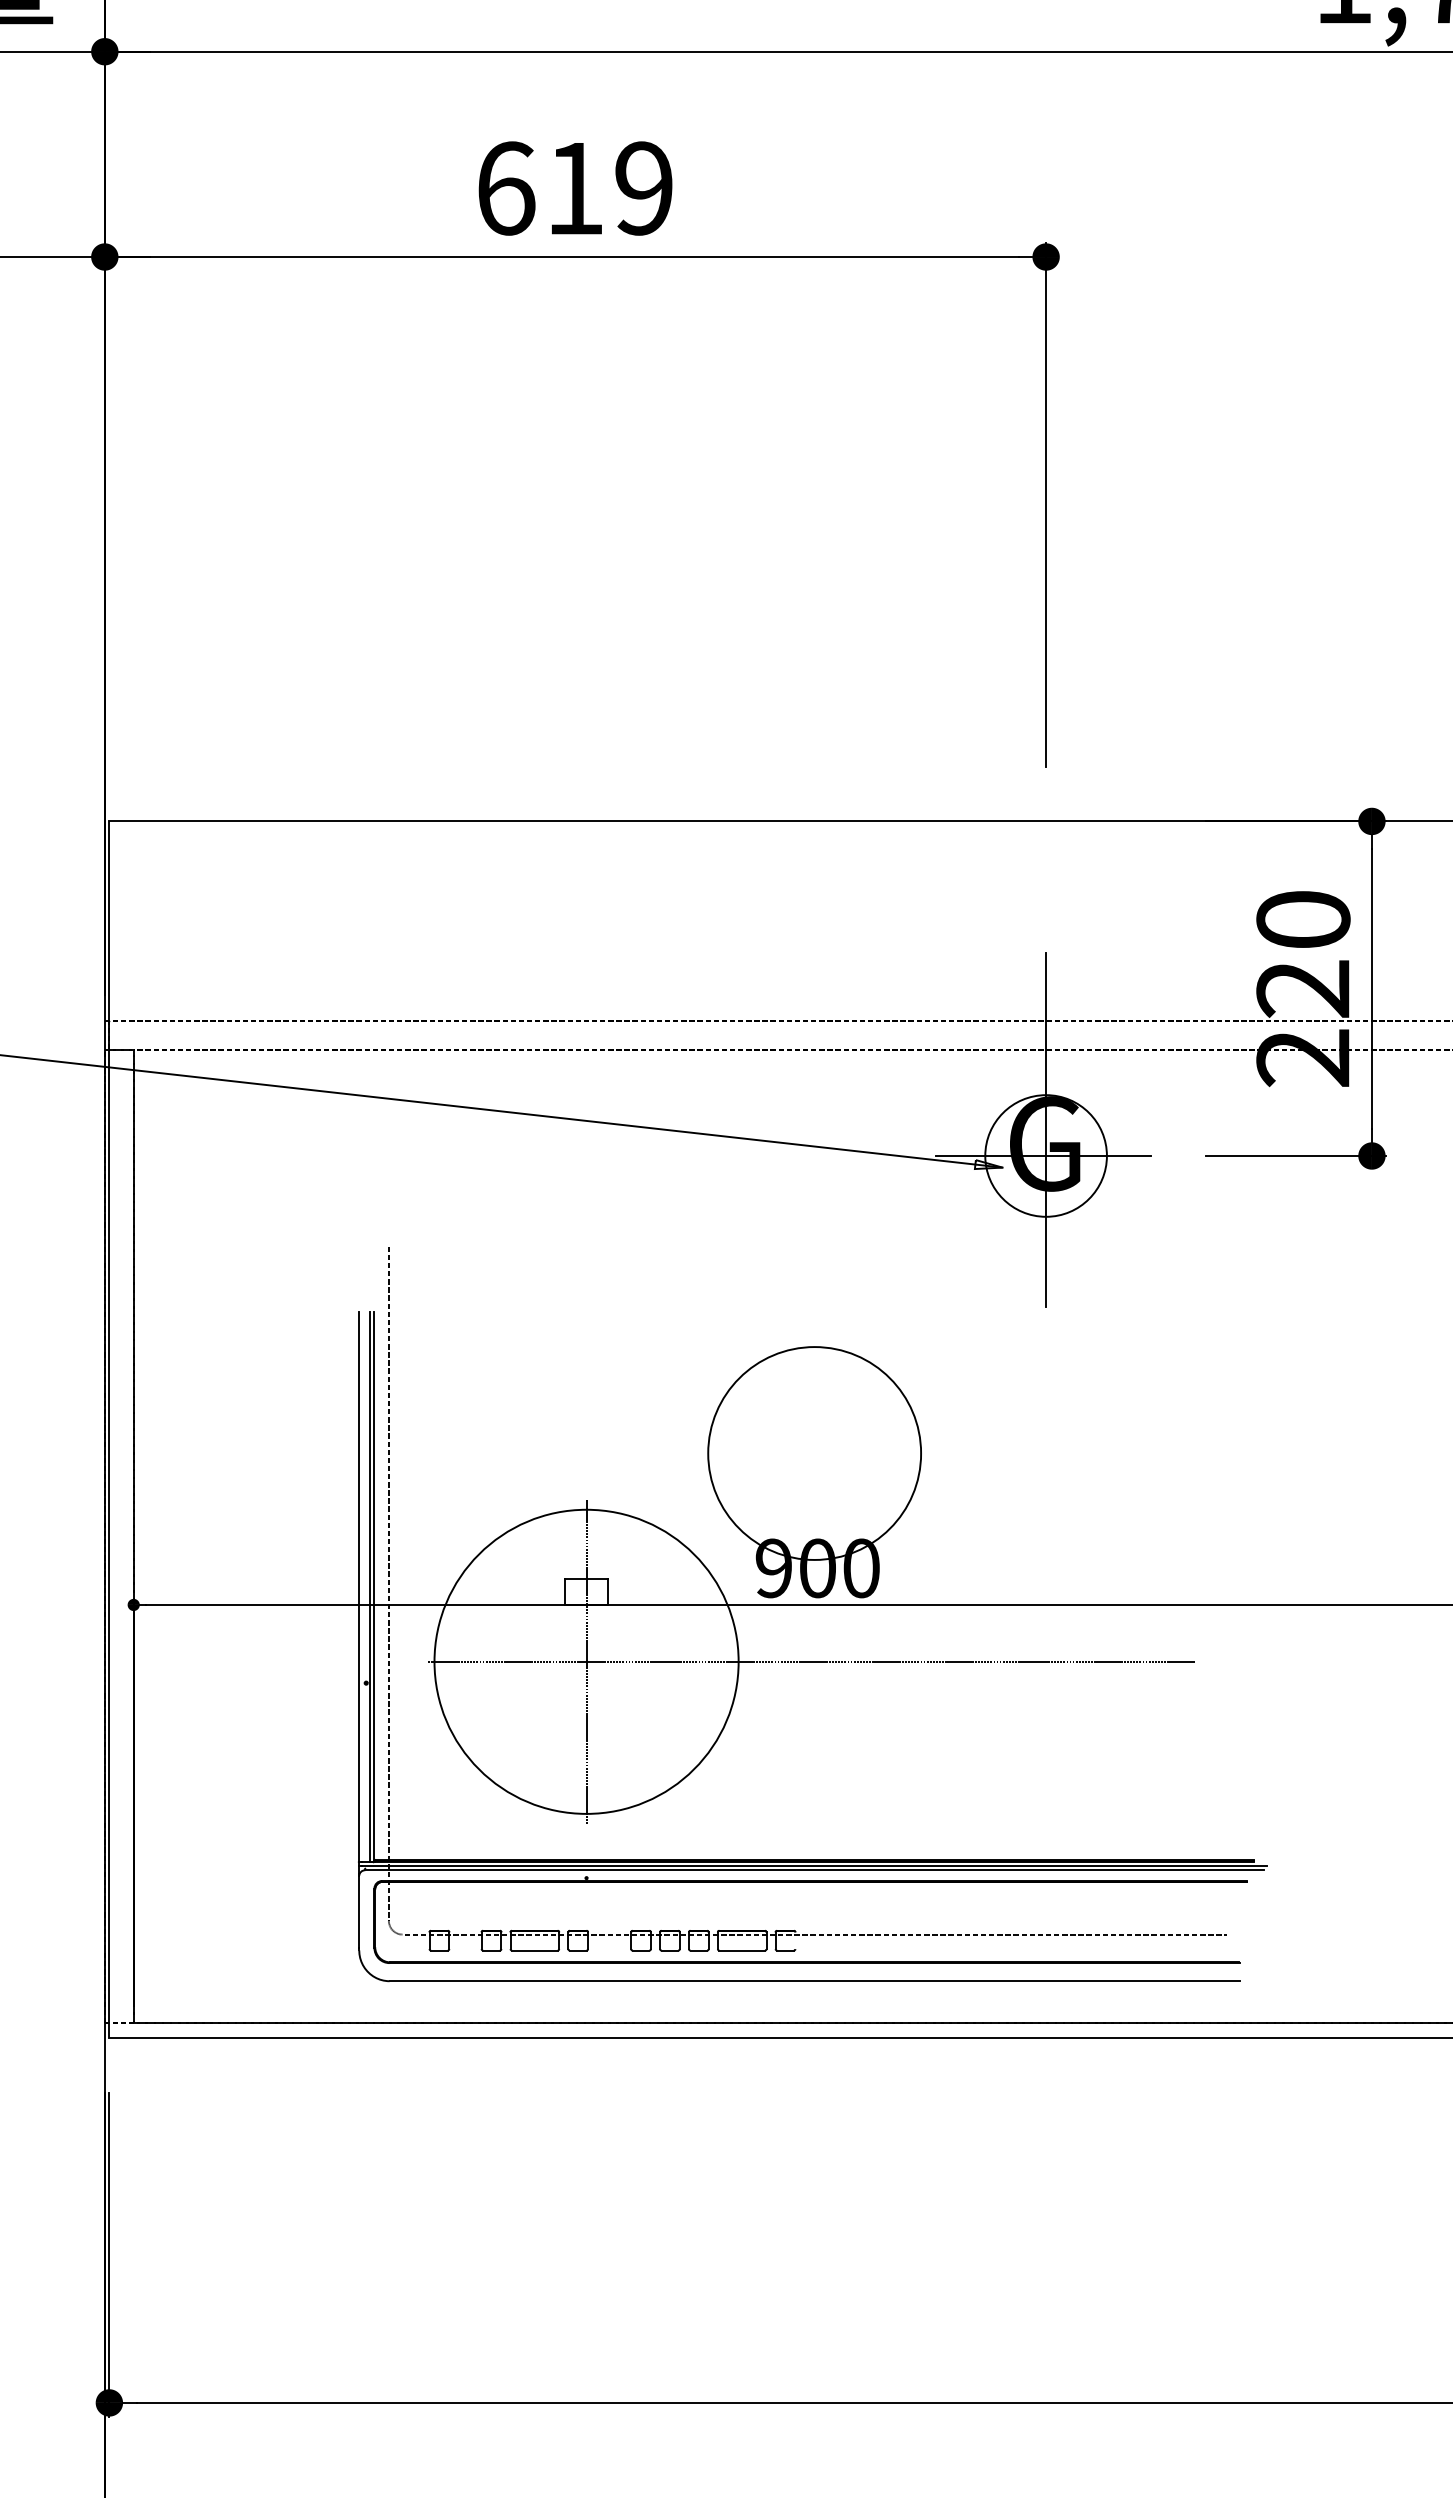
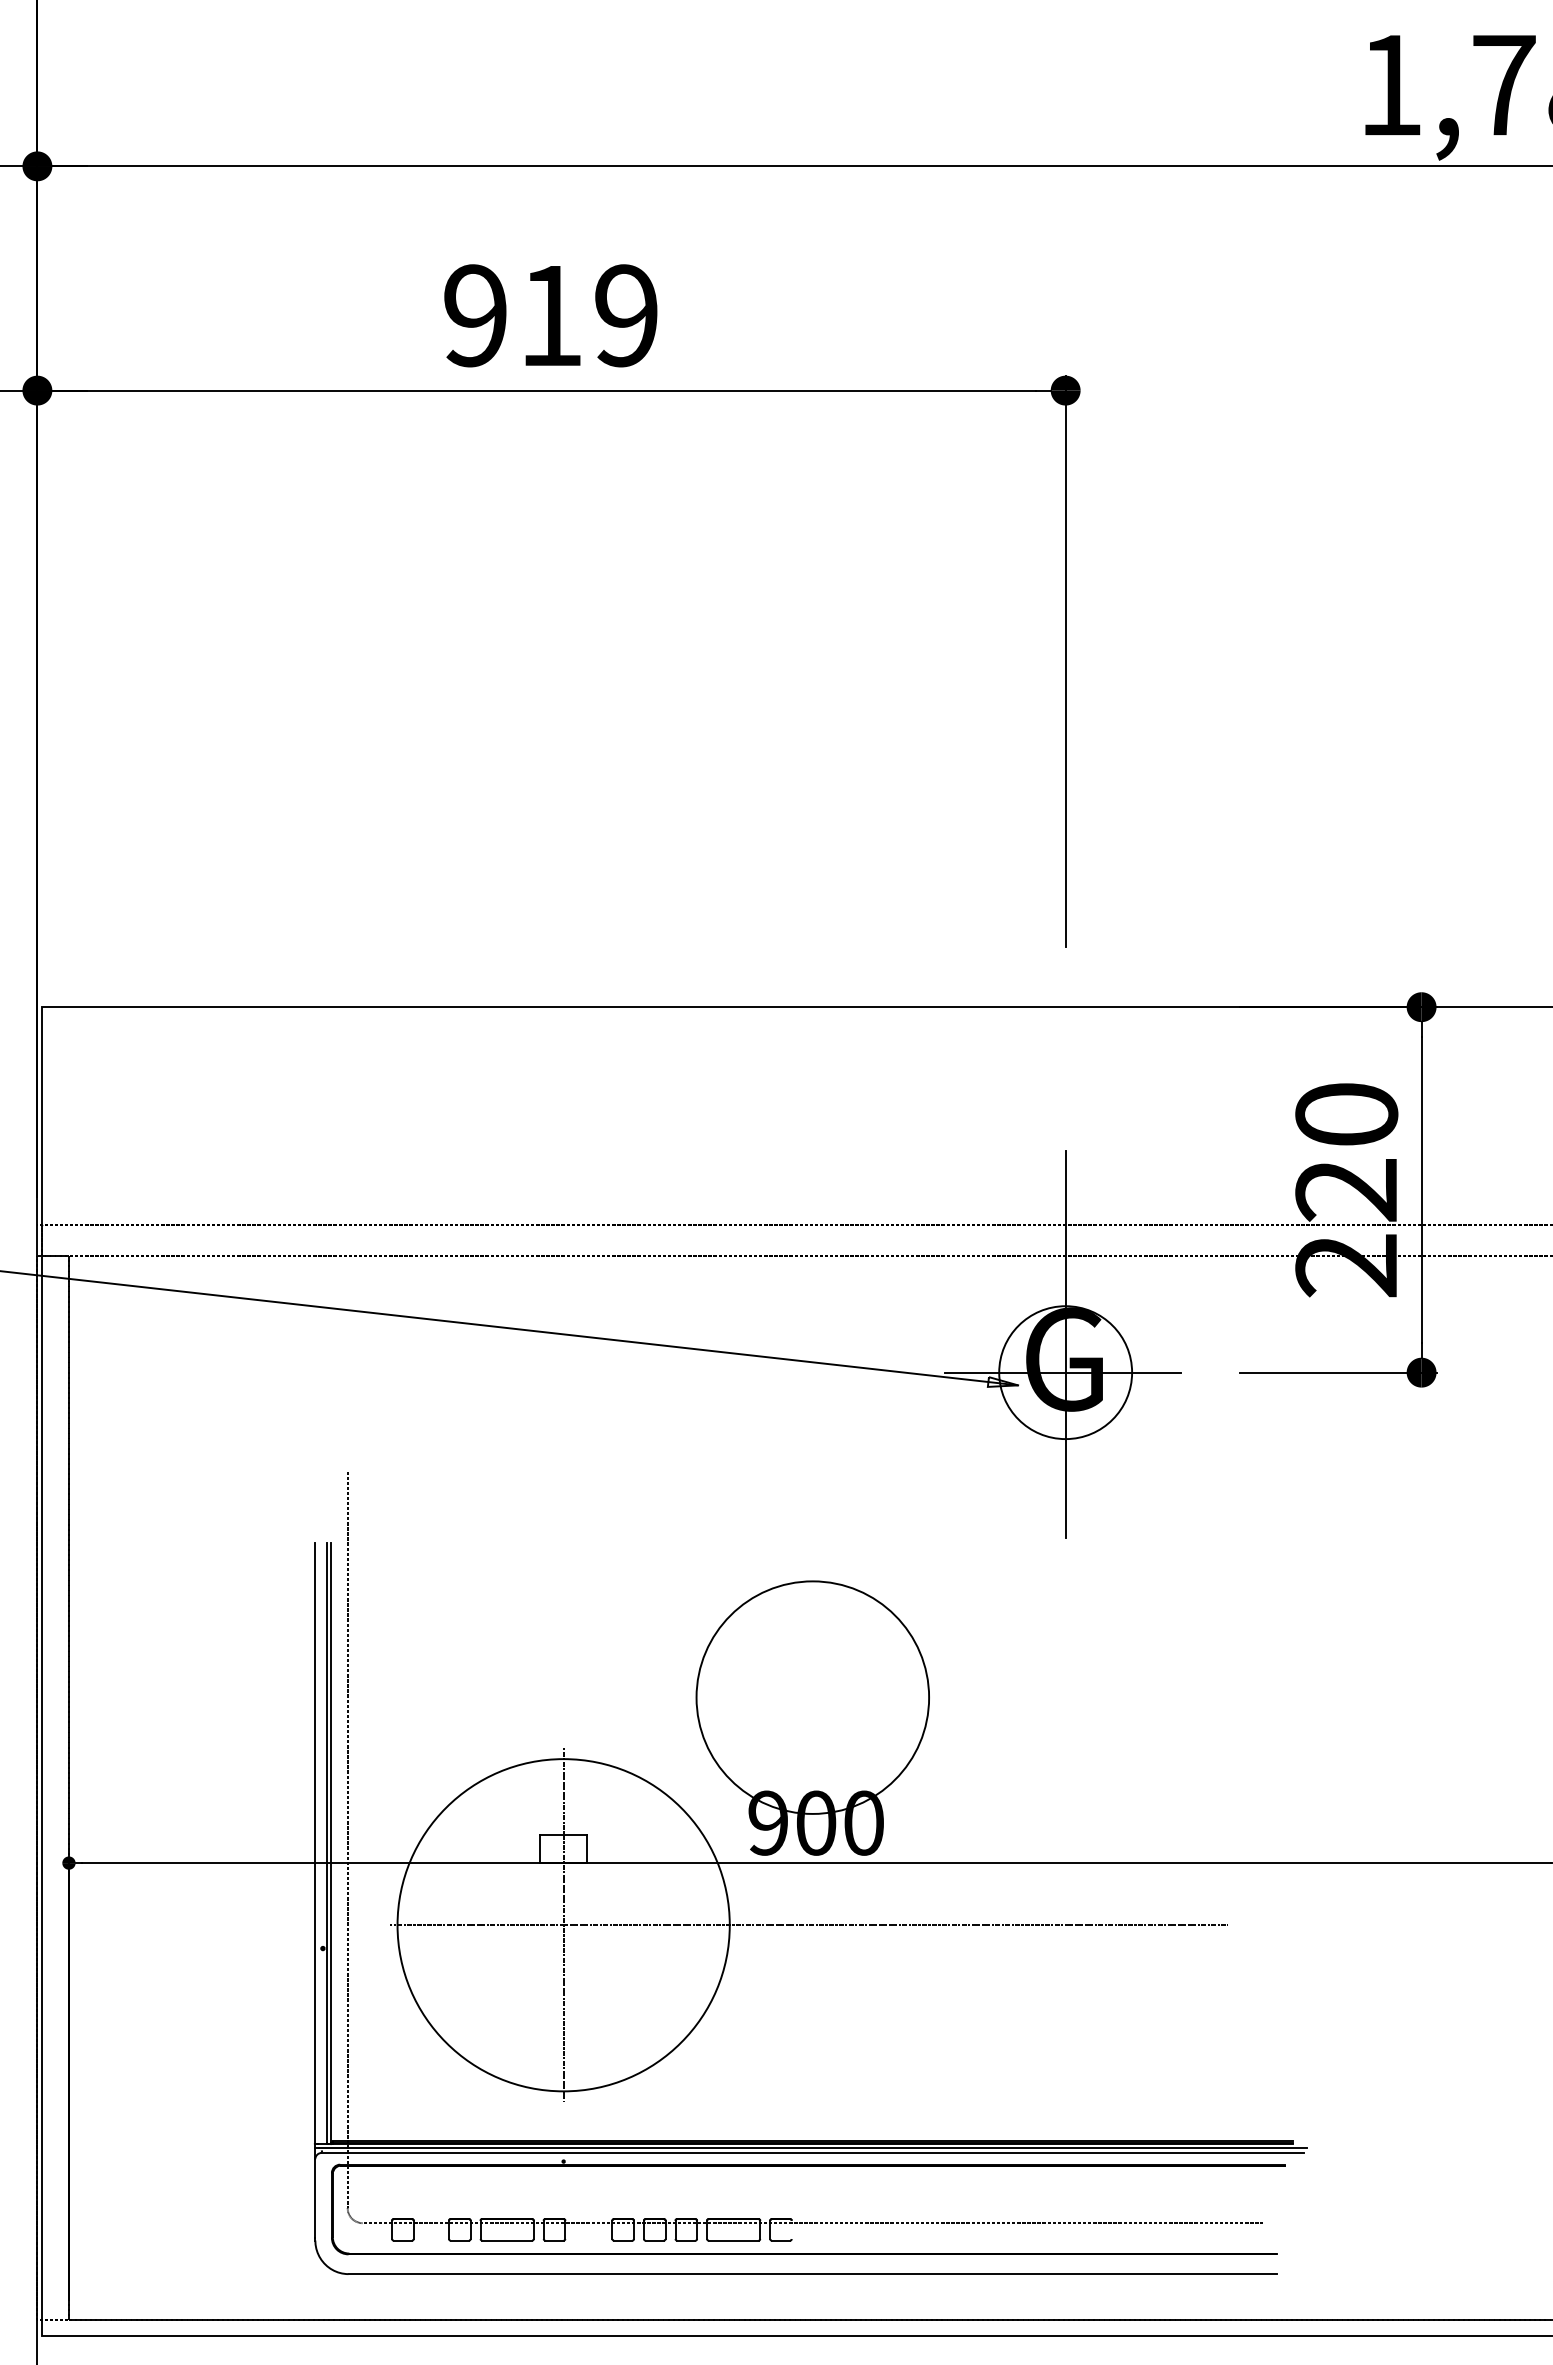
text: (506, 188) -> (476, 315), 619 -> 919

